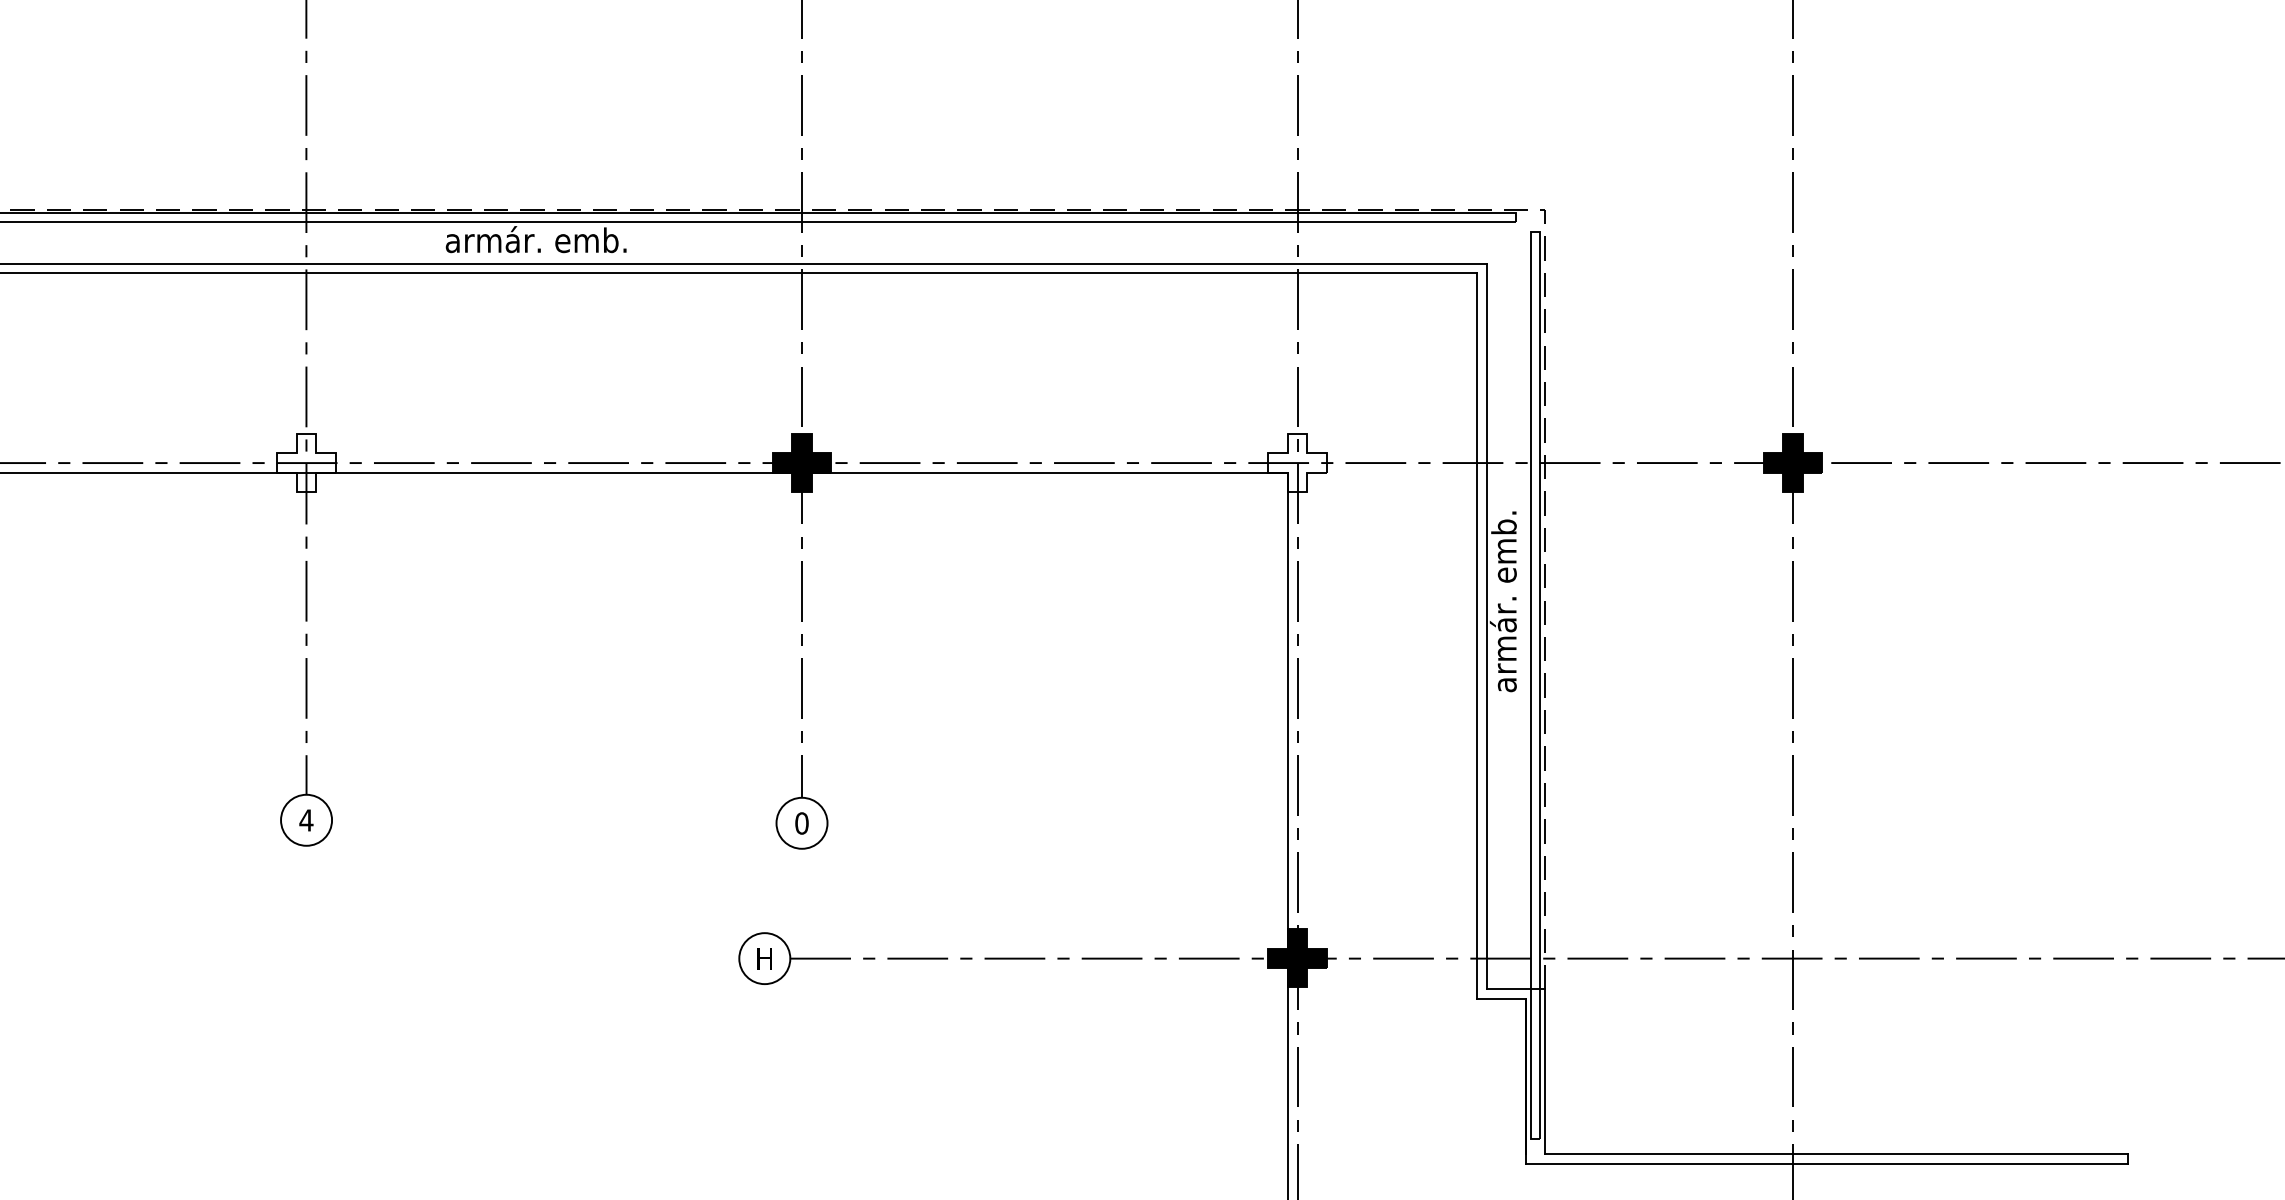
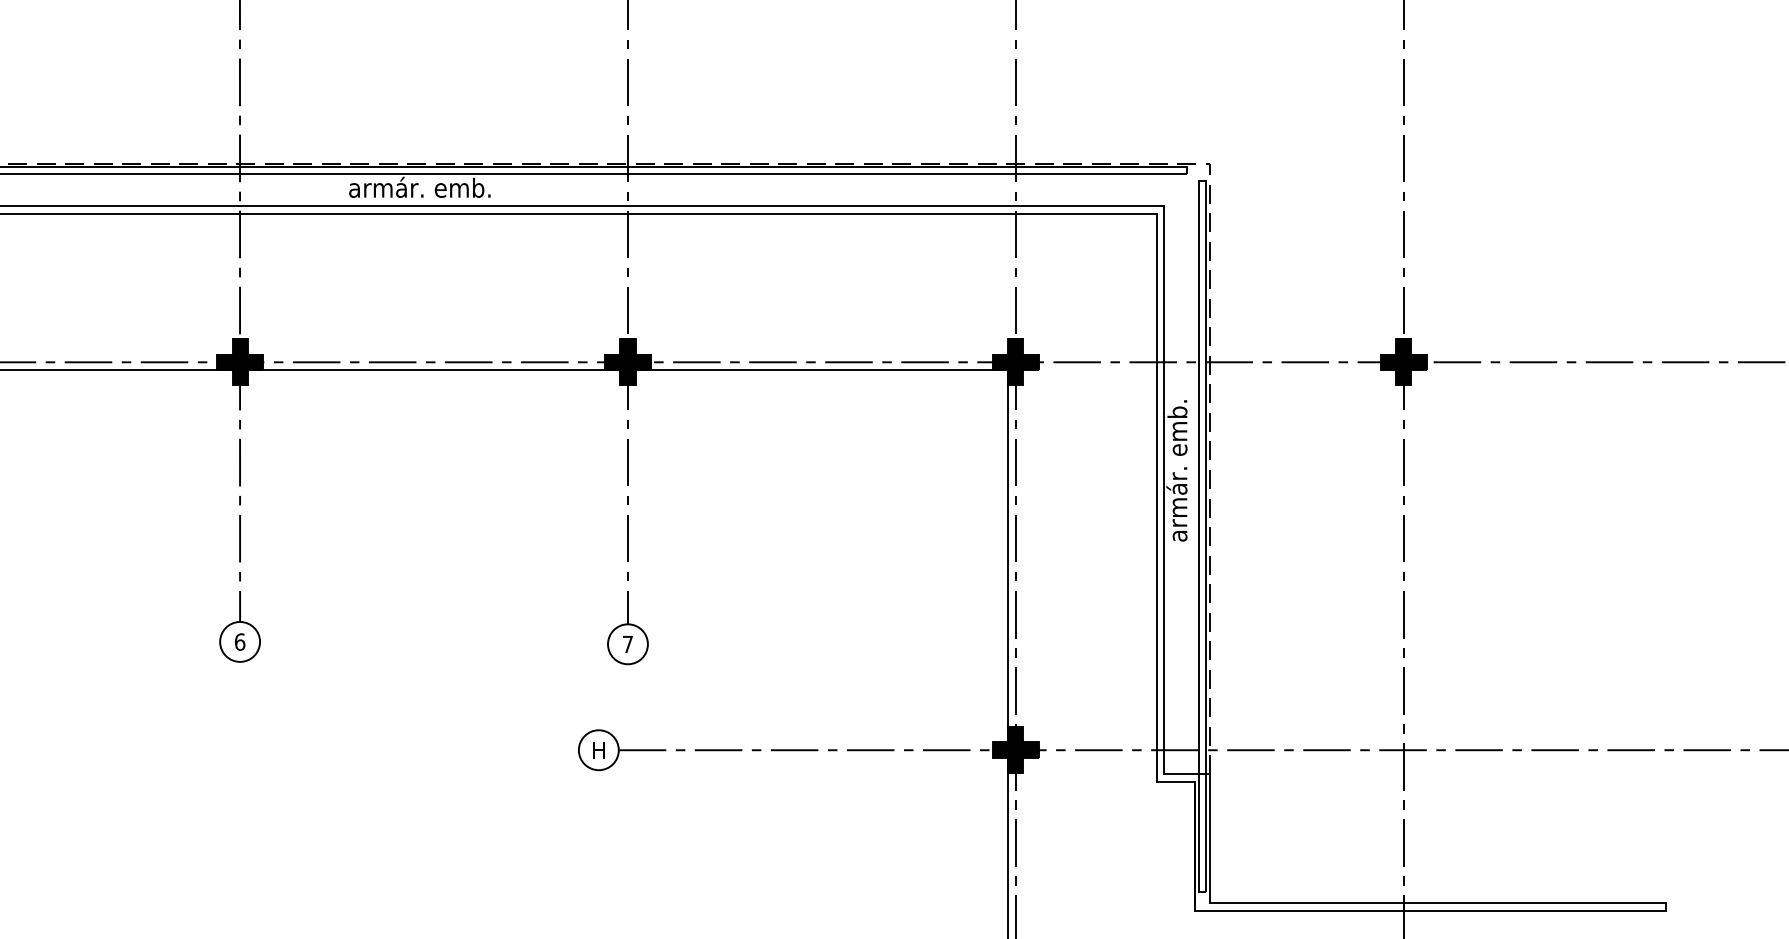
fill: (306, 462) -> (240, 361), added
fill: (1297, 462) -> (1015, 361), added
text: (306, 820) -> (240, 642), 4 -> 6
text: (801, 823) -> (627, 644), 0 -> 7

